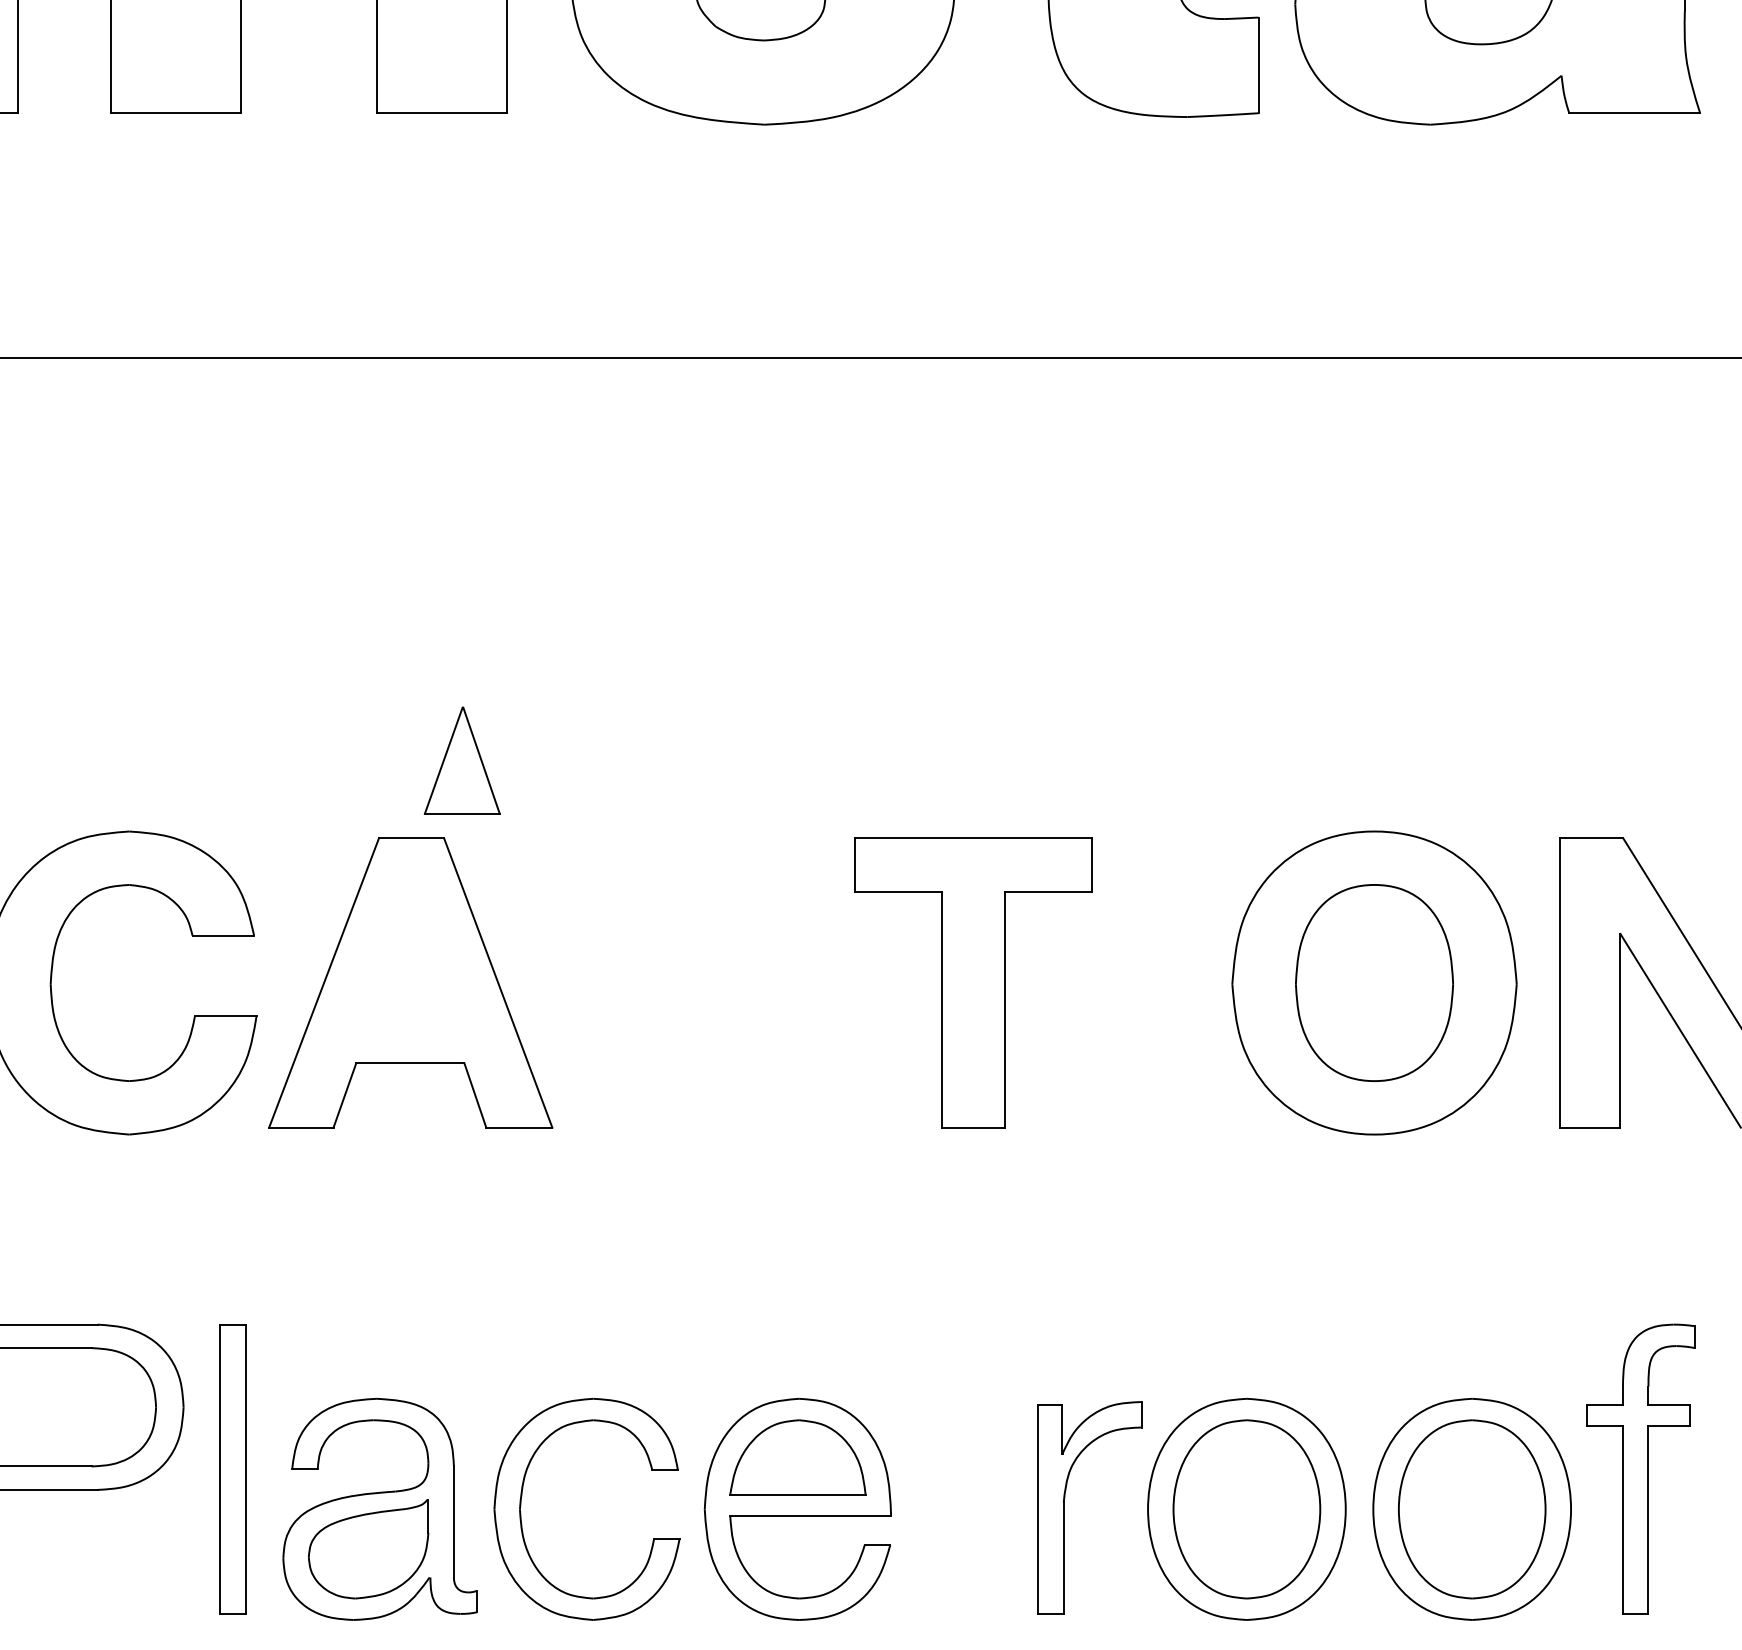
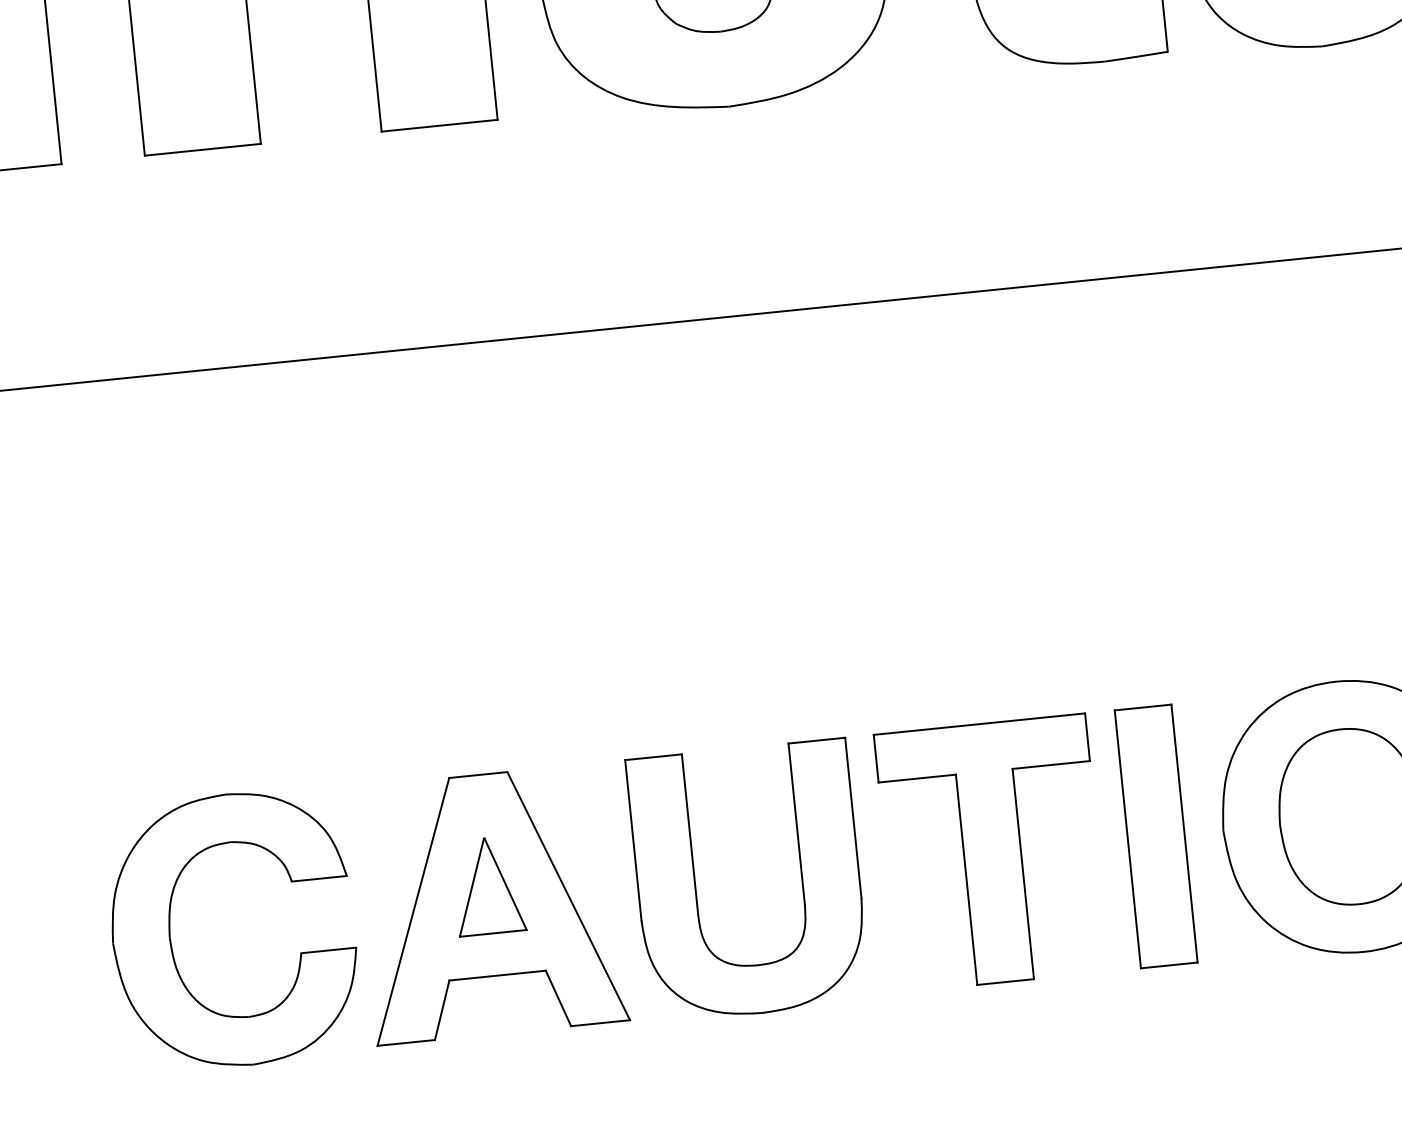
part: (461, 760) -> (487, 885), moved
part: (1156, 982) -> (1155, 836), added
part: (640, 986) -> (695, 886), added

